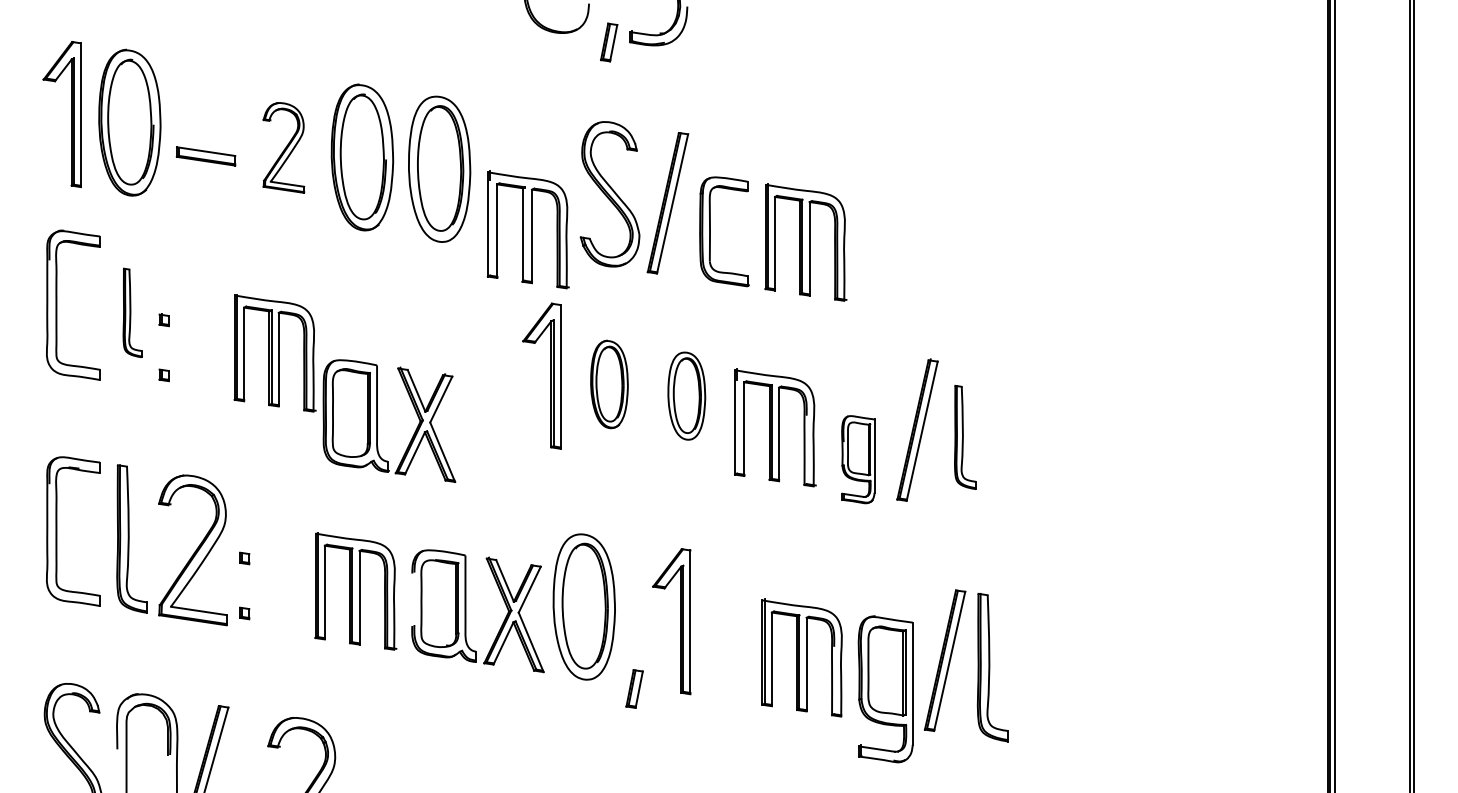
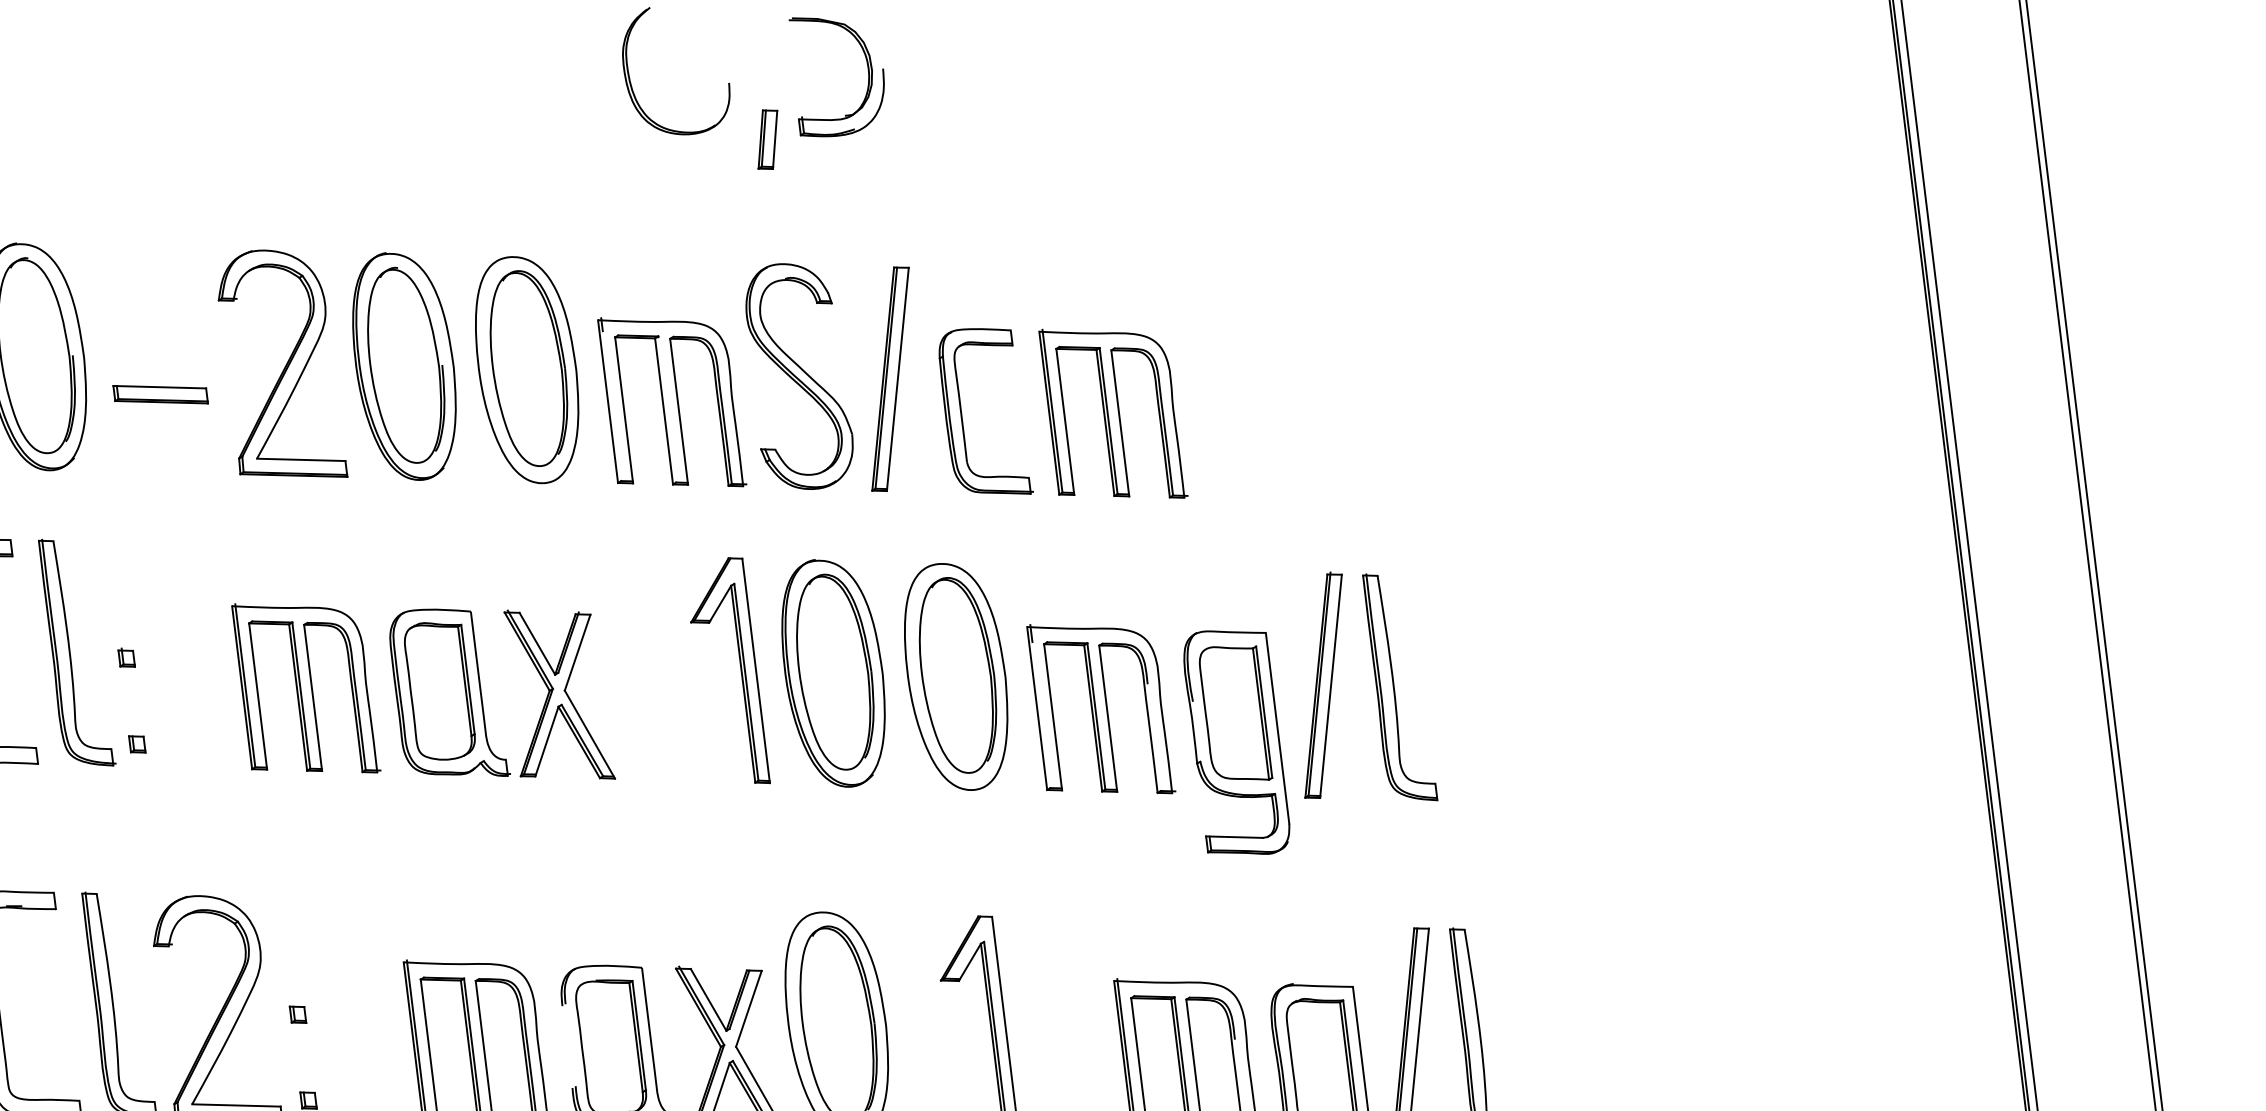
part: (283, 147) -> (279, 365), size x1.67
part: (527, 229) -> (670, 401), moved
part: (132, 312) -> (75, 652), size x1.67
part: (609, 384) -> (834, 673), size x1.67
part: (686, 395) -> (956, 675), size x1.67
part: (377, 420) -> (482, 697), moved
part: (965, 437) -> (1399, 687), size x1.43
part: (858, 459) -> (1236, 742), size x1.67

